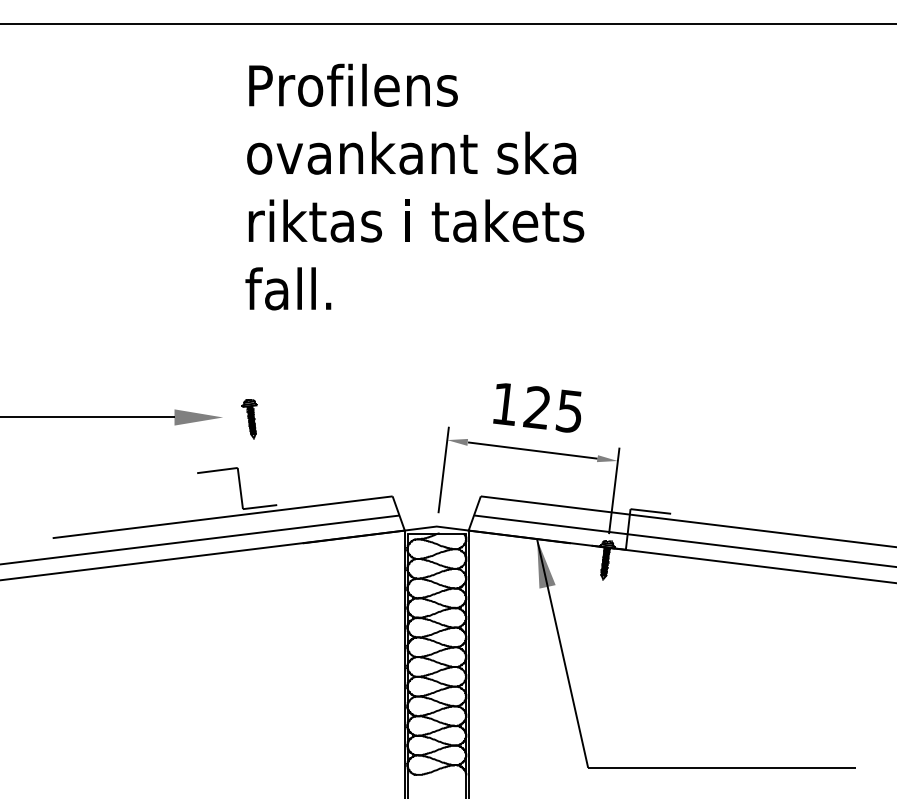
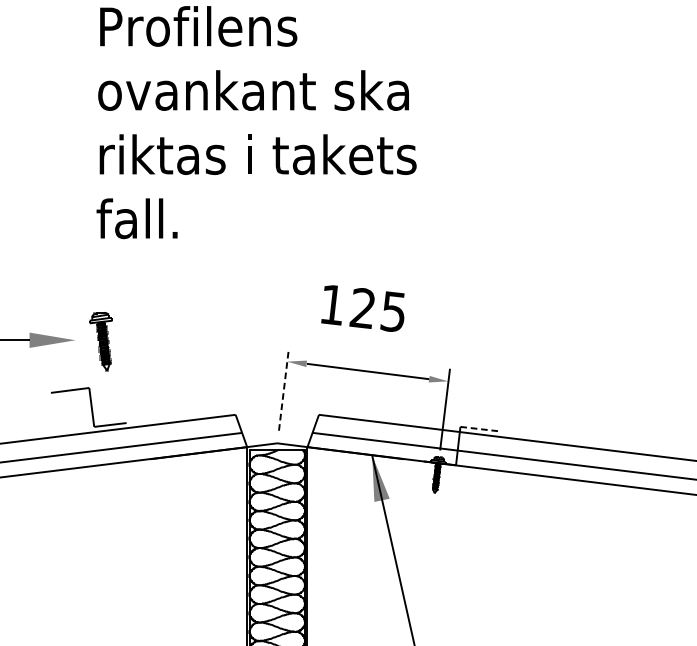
text: (537, 407) -> (363, 308), moved
part: (249, 419) -> (100, 342), size x1.6
line: (443, 469) -> (283, 389), solid -> dashed
line: (651, 511) -> (480, 429), solid -> dashed

